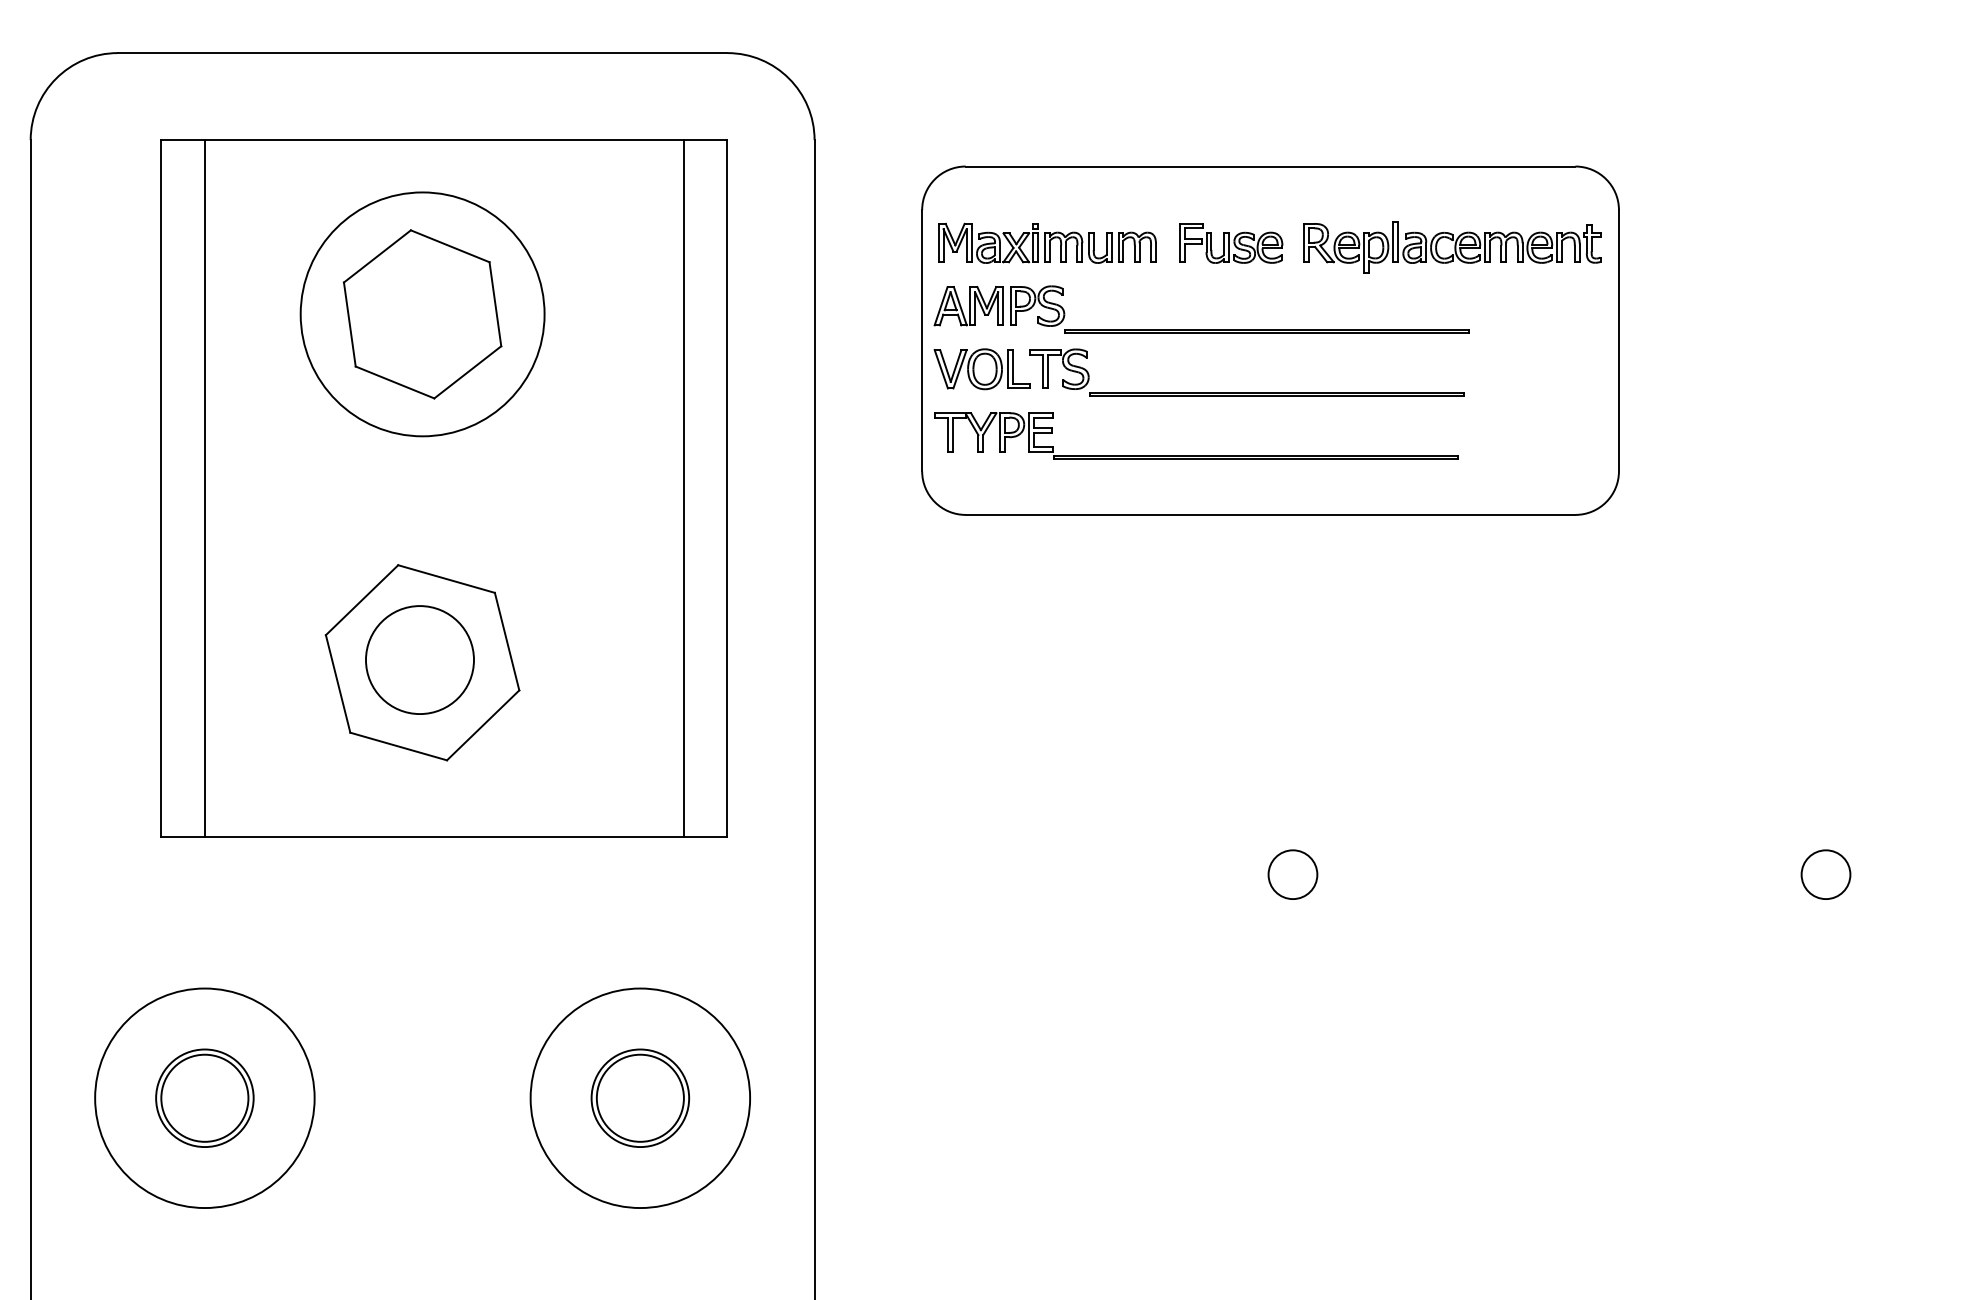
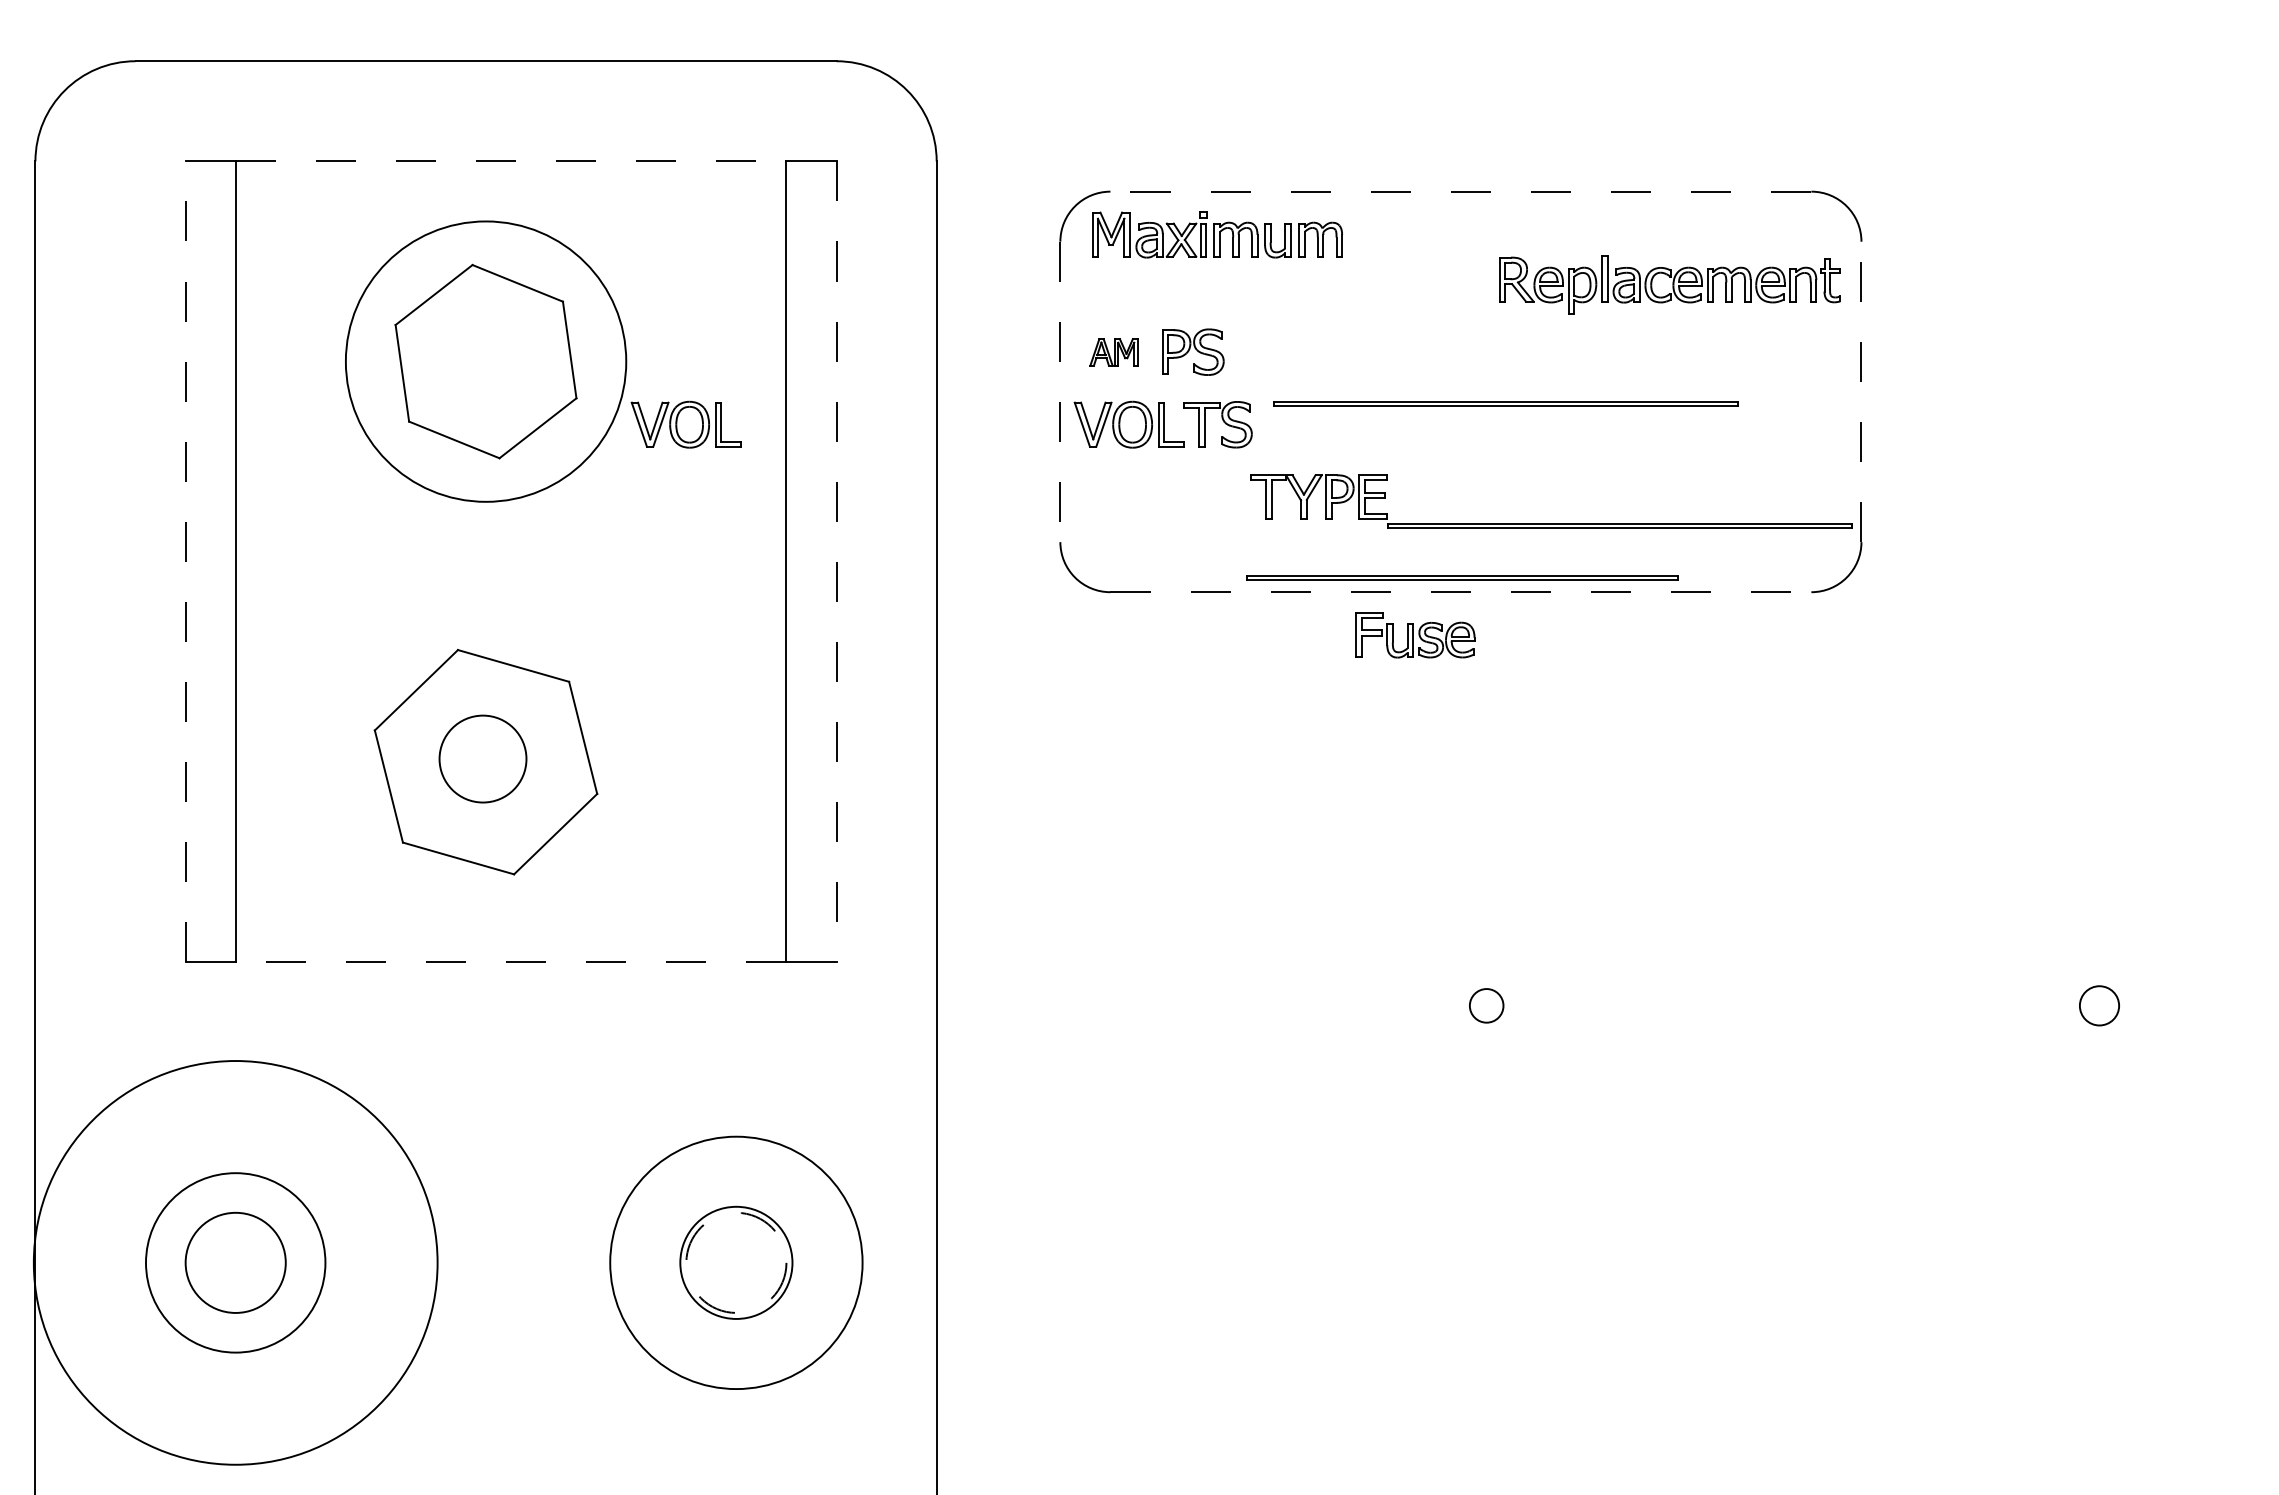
line: (444, 140) -> (511, 161), solid -> dashed
line: (1270, 166) -> (1460, 191), solid -> dashed
part: (1047, 242) -> (1217, 234), moved
part: (1231, 243) -> (1415, 635), moved
part: (968, 306) -> (1113, 352), size x0.6
part: (1266, 330) -> (1505, 403), moved
line: (1618, 340) -> (1861, 391), solid -> dashed
line: (922, 341) -> (1060, 392), solid -> dashed
part: (596, 369) -> (685, 424), added
part: (1277, 394) -> (1462, 577), moved
part: (1196, 455) -> (1551, 523), moved
line: (161, 488) -> (185, 561), solid -> dashed
line: (727, 488) -> (836, 561), solid -> dashed
line: (1271, 515) -> (1461, 592), solid -> dashed
circle: (419, 660) -> (482, 759), size x0.7
line: (443, 837) -> (510, 962), solid -> dashed
circle: (1292, 874) -> (1486, 1005), size x0.6
circle: (1826, 874) -> (2099, 1005), size x0.7
circle: (204, 1097) -> (235, 1262), size x1.6
circle: (204, 1097) -> (235, 1262), size x1.6
circle: (640, 1097) -> (736, 1262), solid -> dashed

